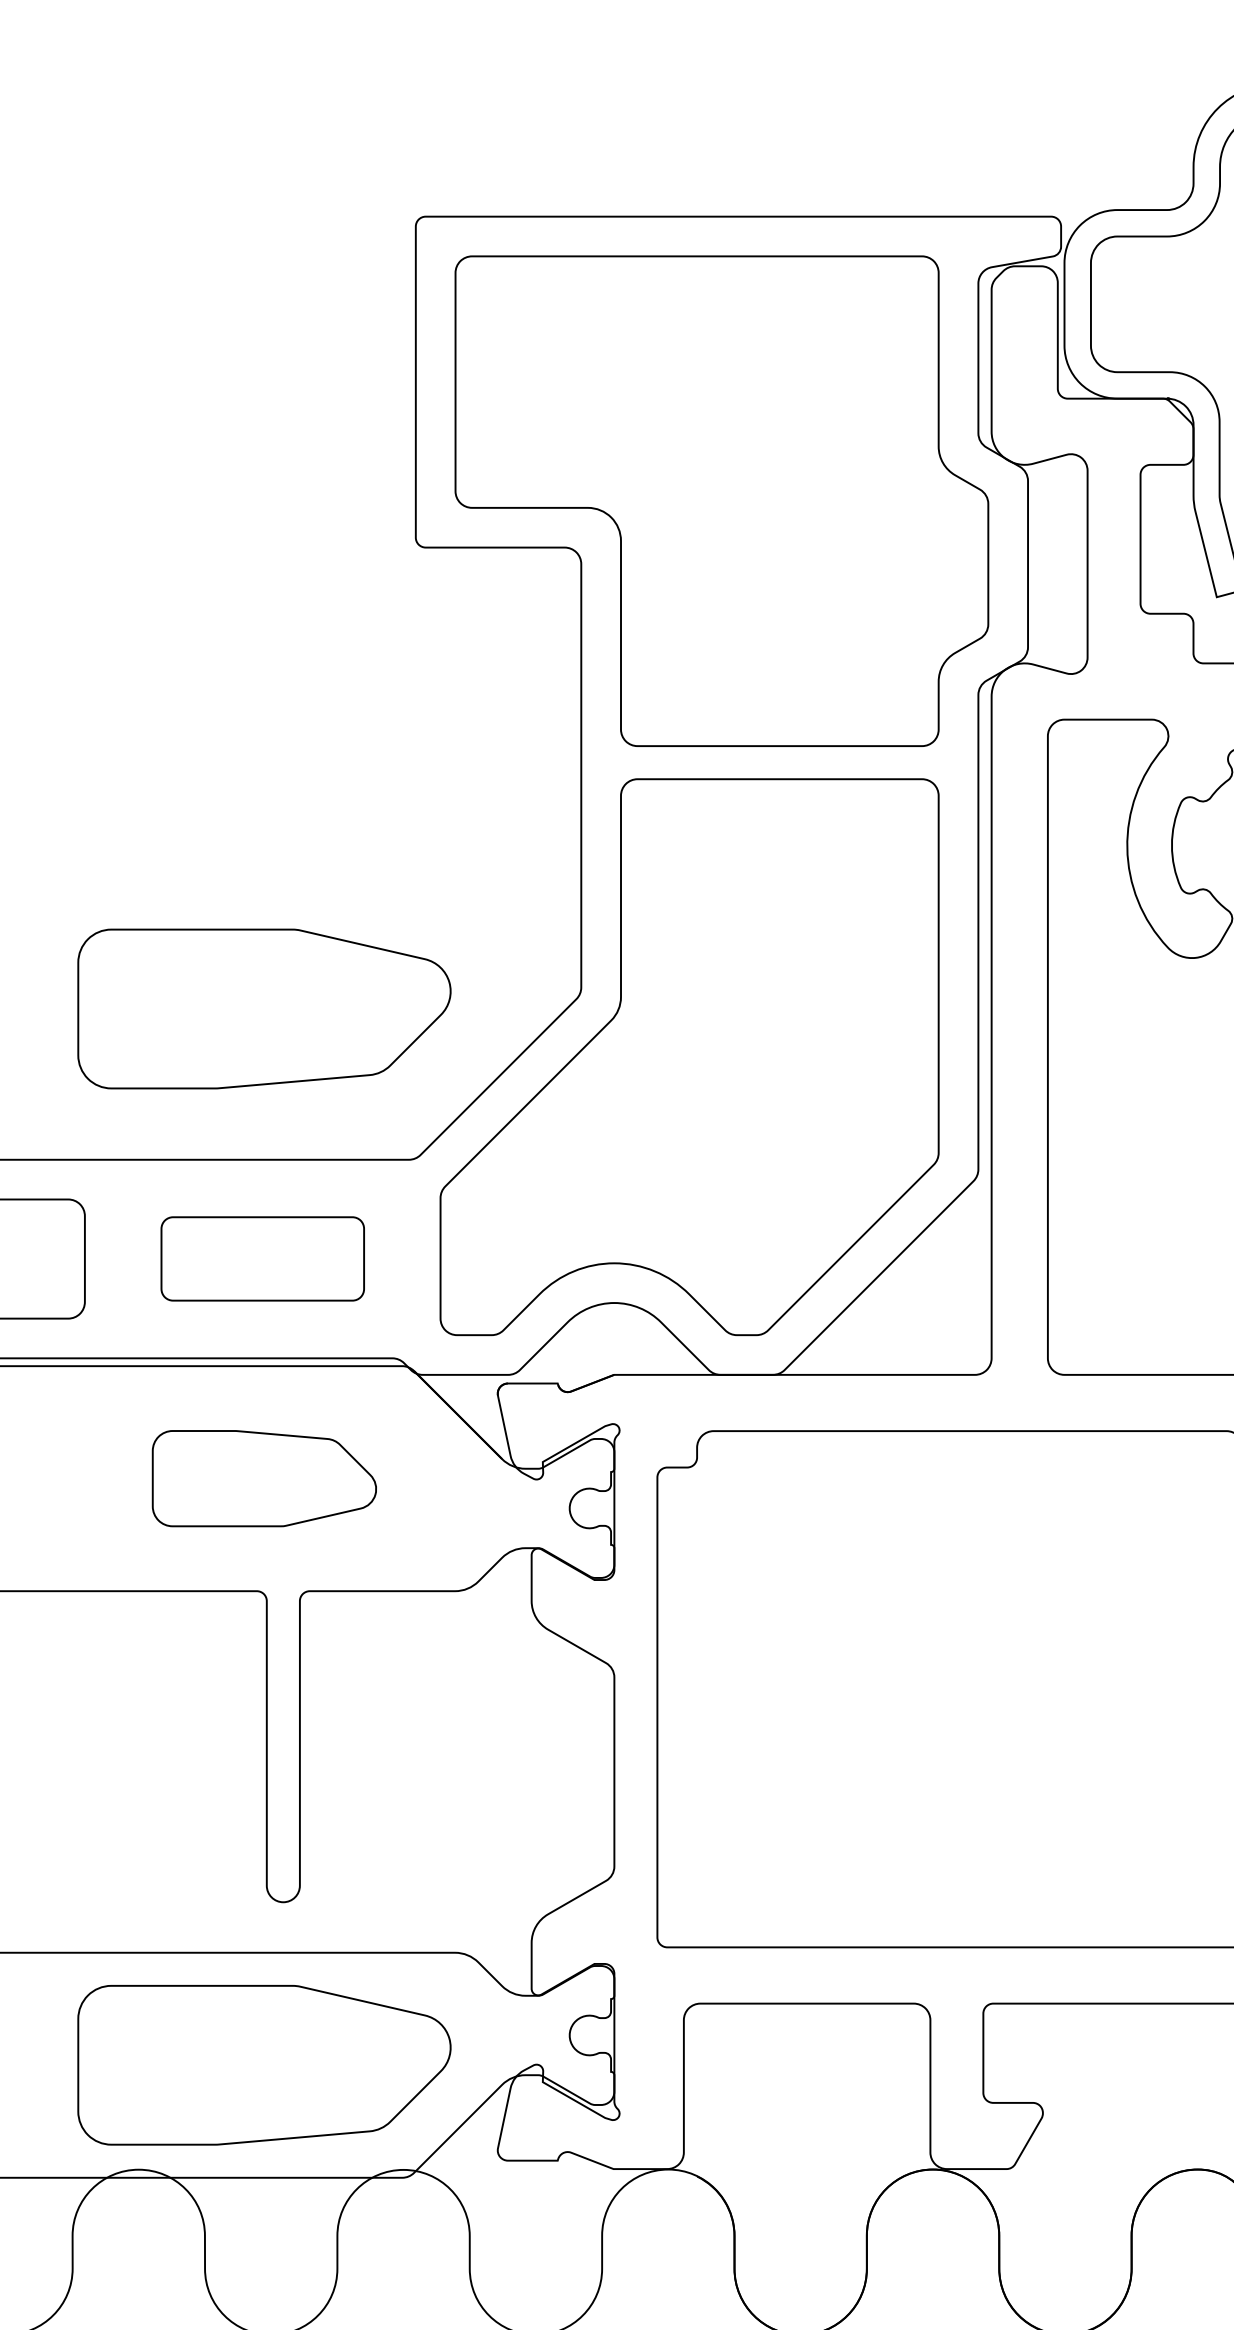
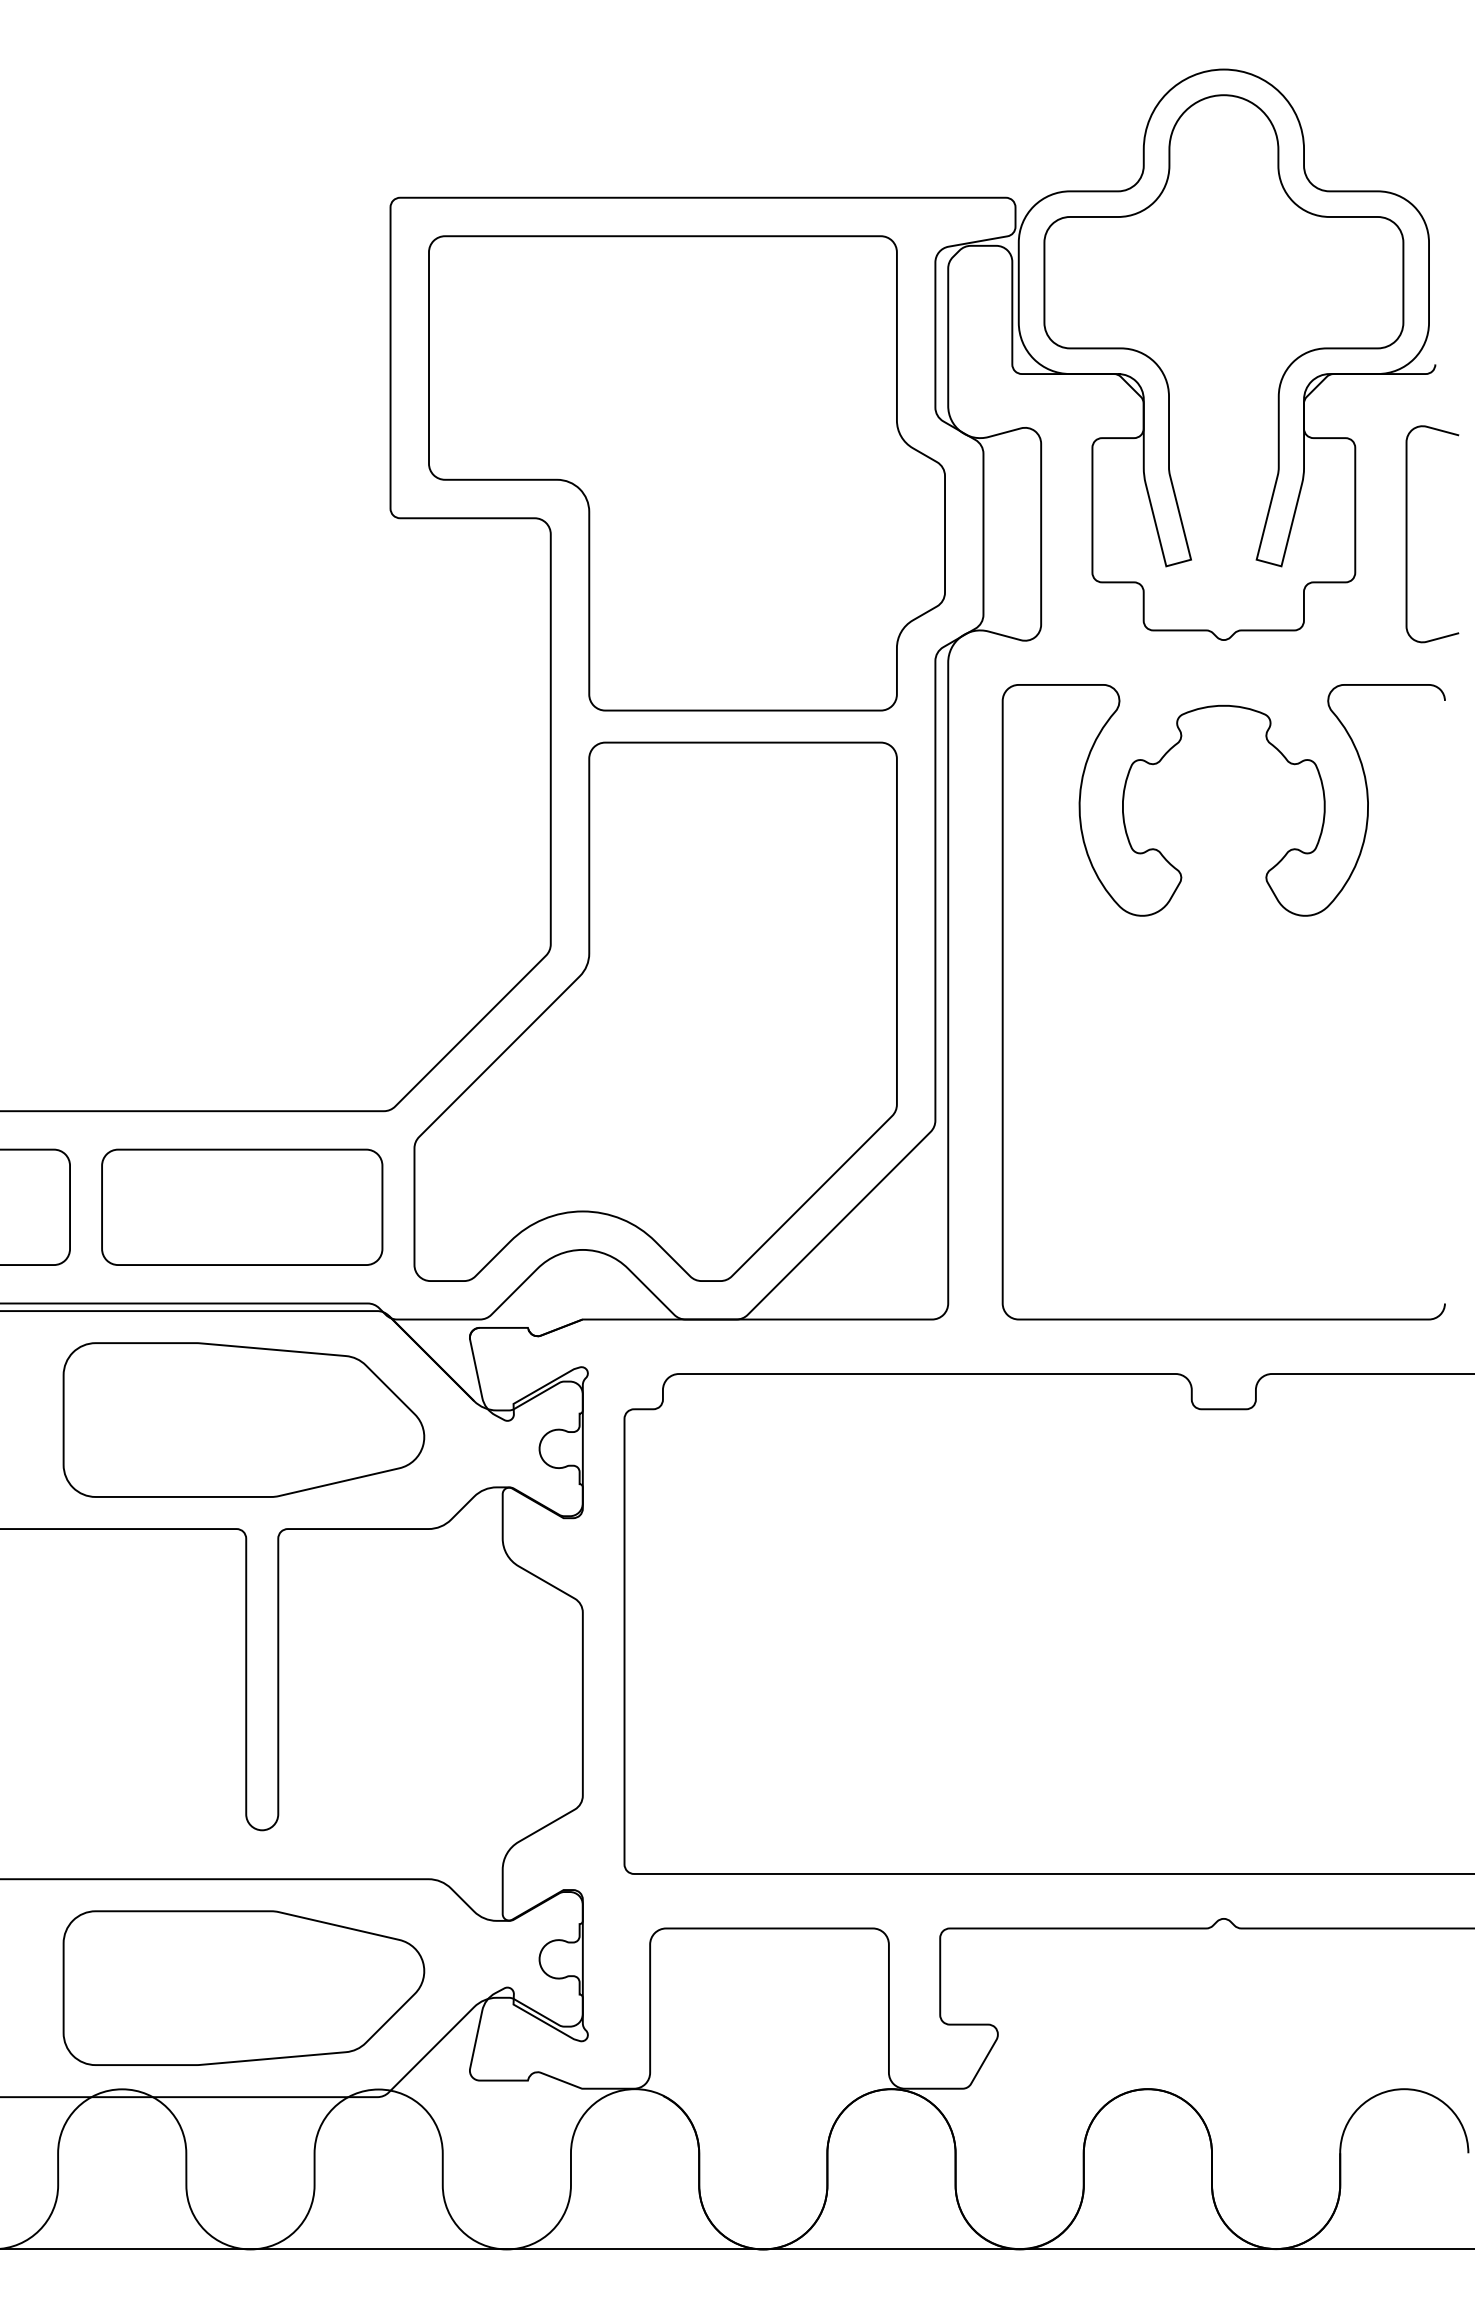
part: (264, 1008) -> (243, 964), removed
part: (262, 1258) -> (242, 1206), size x1.43
part: (264, 1478) -> (243, 1419), size x1.67

